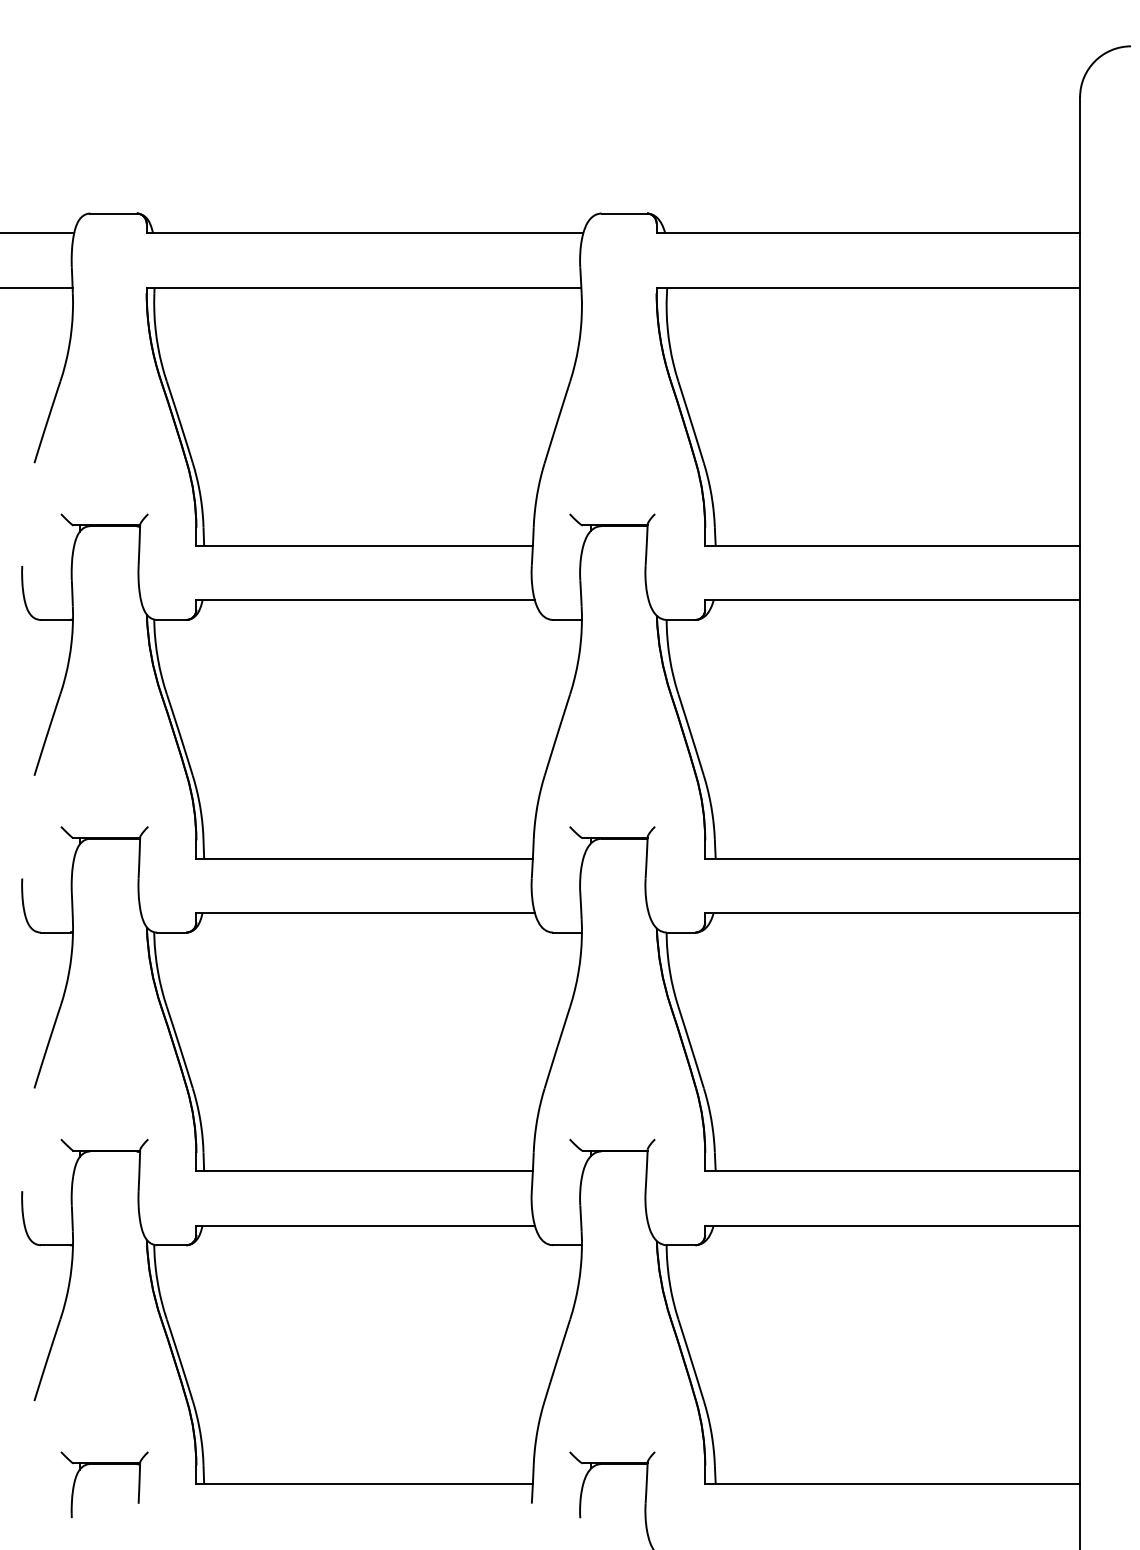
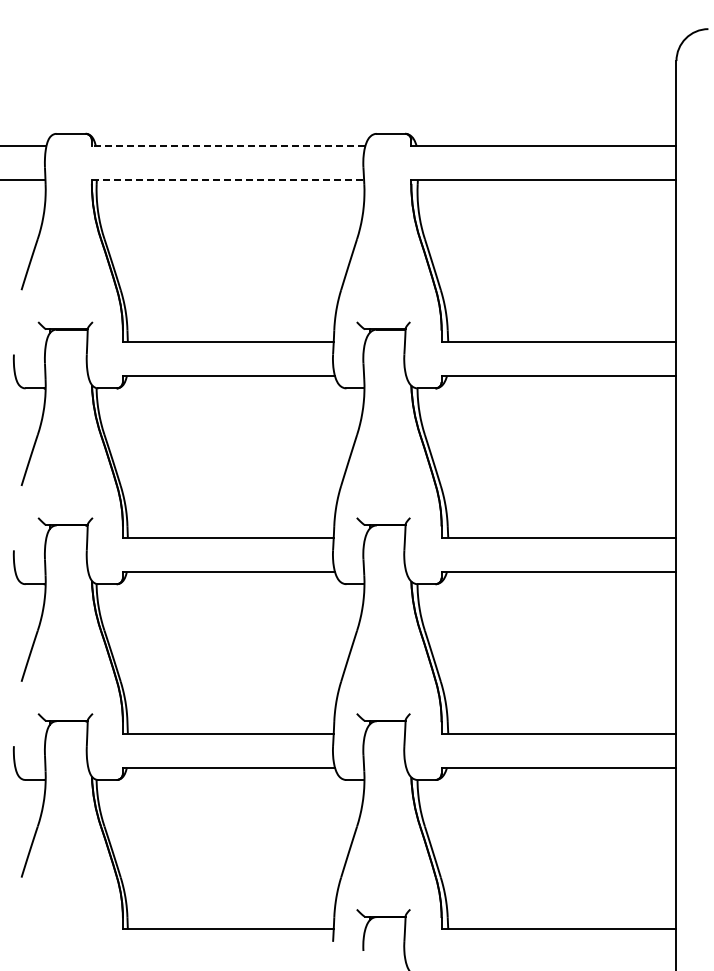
line: (364, 233) -> (228, 146), solid -> dashed
line: (364, 288) -> (228, 180), solid -> dashed
part: (104, 1464) -> (65, 917), removed

